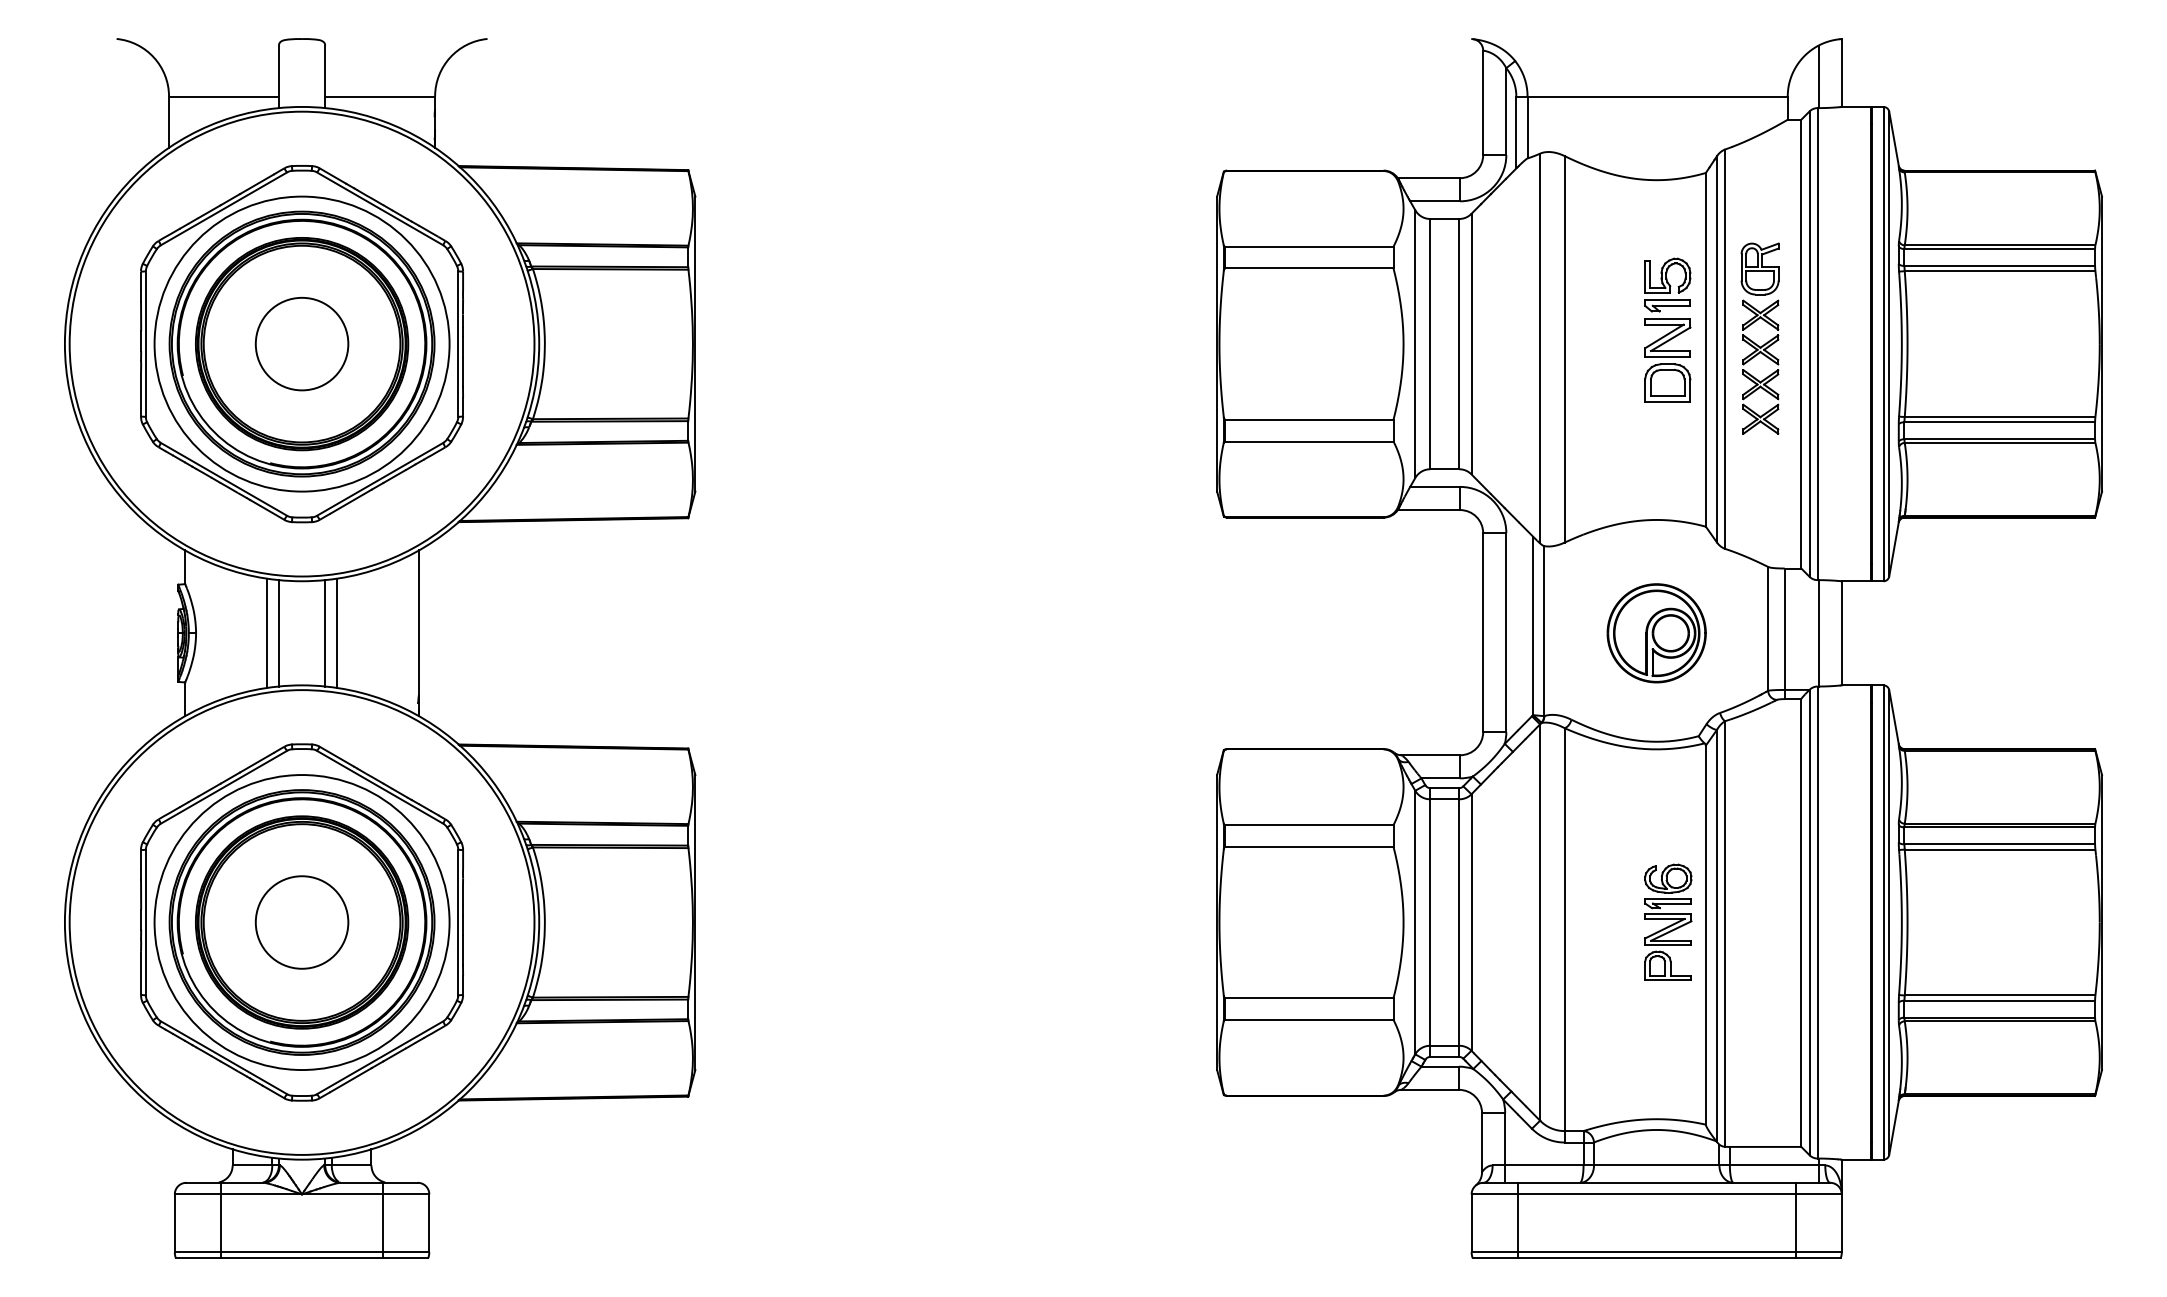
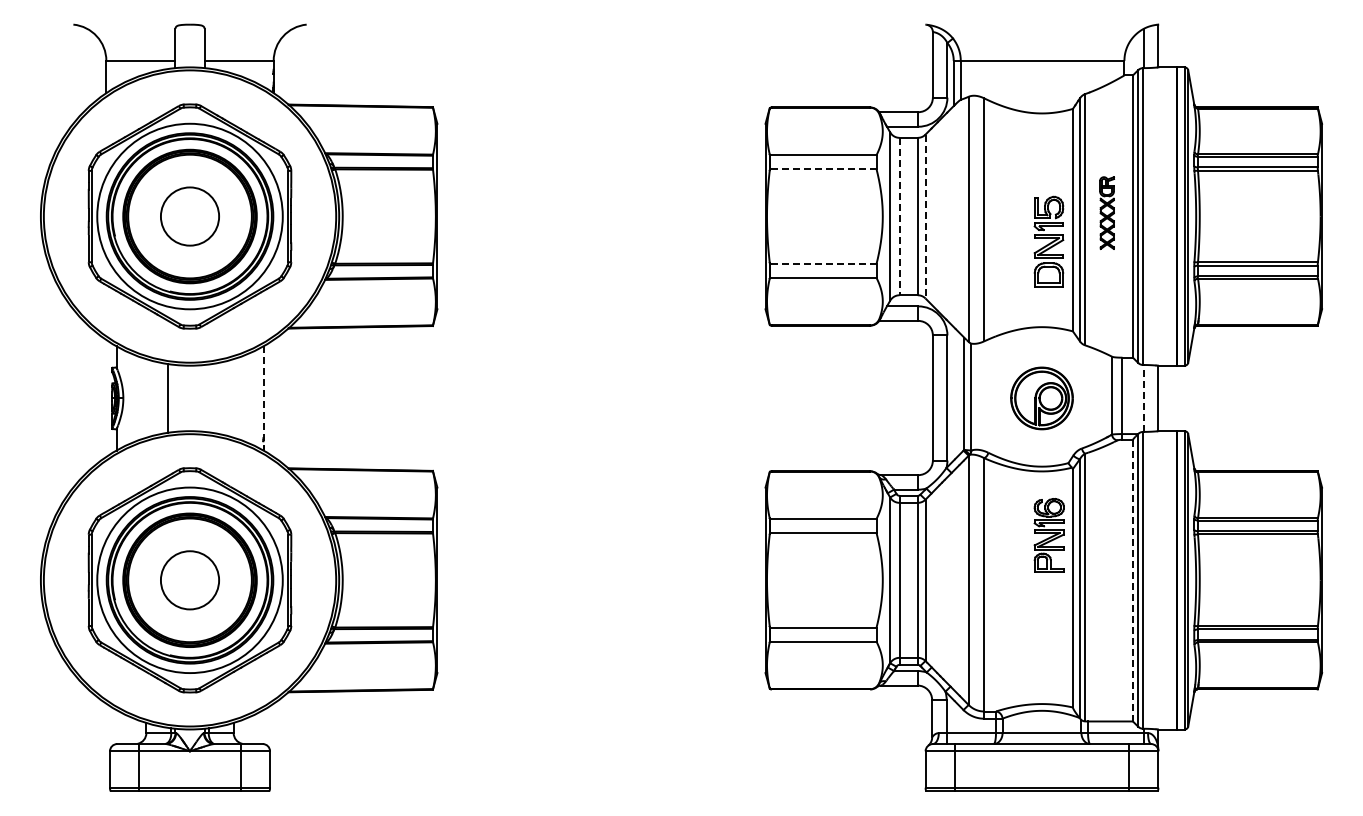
line: (1307, 269) -> (822, 169), solid -> dashed
part: (1667, 329) -> (1048, 241), moved
part: (1759, 337) -> (1106, 212), size x0.6
line: (1430, 344) -> (899, 216), solid -> dashed
line: (1471, 344) -> (925, 216), solid -> dashed
line: (1307, 420) -> (822, 264), solid -> dashed
line: (278, 631) -> (175, 397), removed
line: (325, 631) -> (204, 397), removed
line: (1818, 631) -> (1143, 397), solid -> dashed
line: (337, 633) -> (212, 398), removed
line: (418, 633) -> (263, 398), solid -> dashed
part: (1667, 922) -> (1048, 535), moved
line: (1800, 922) -> (1132, 580), solid -> dashed

